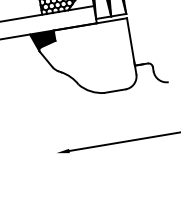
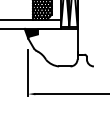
line: (50, 115) -> (28, 73), added

